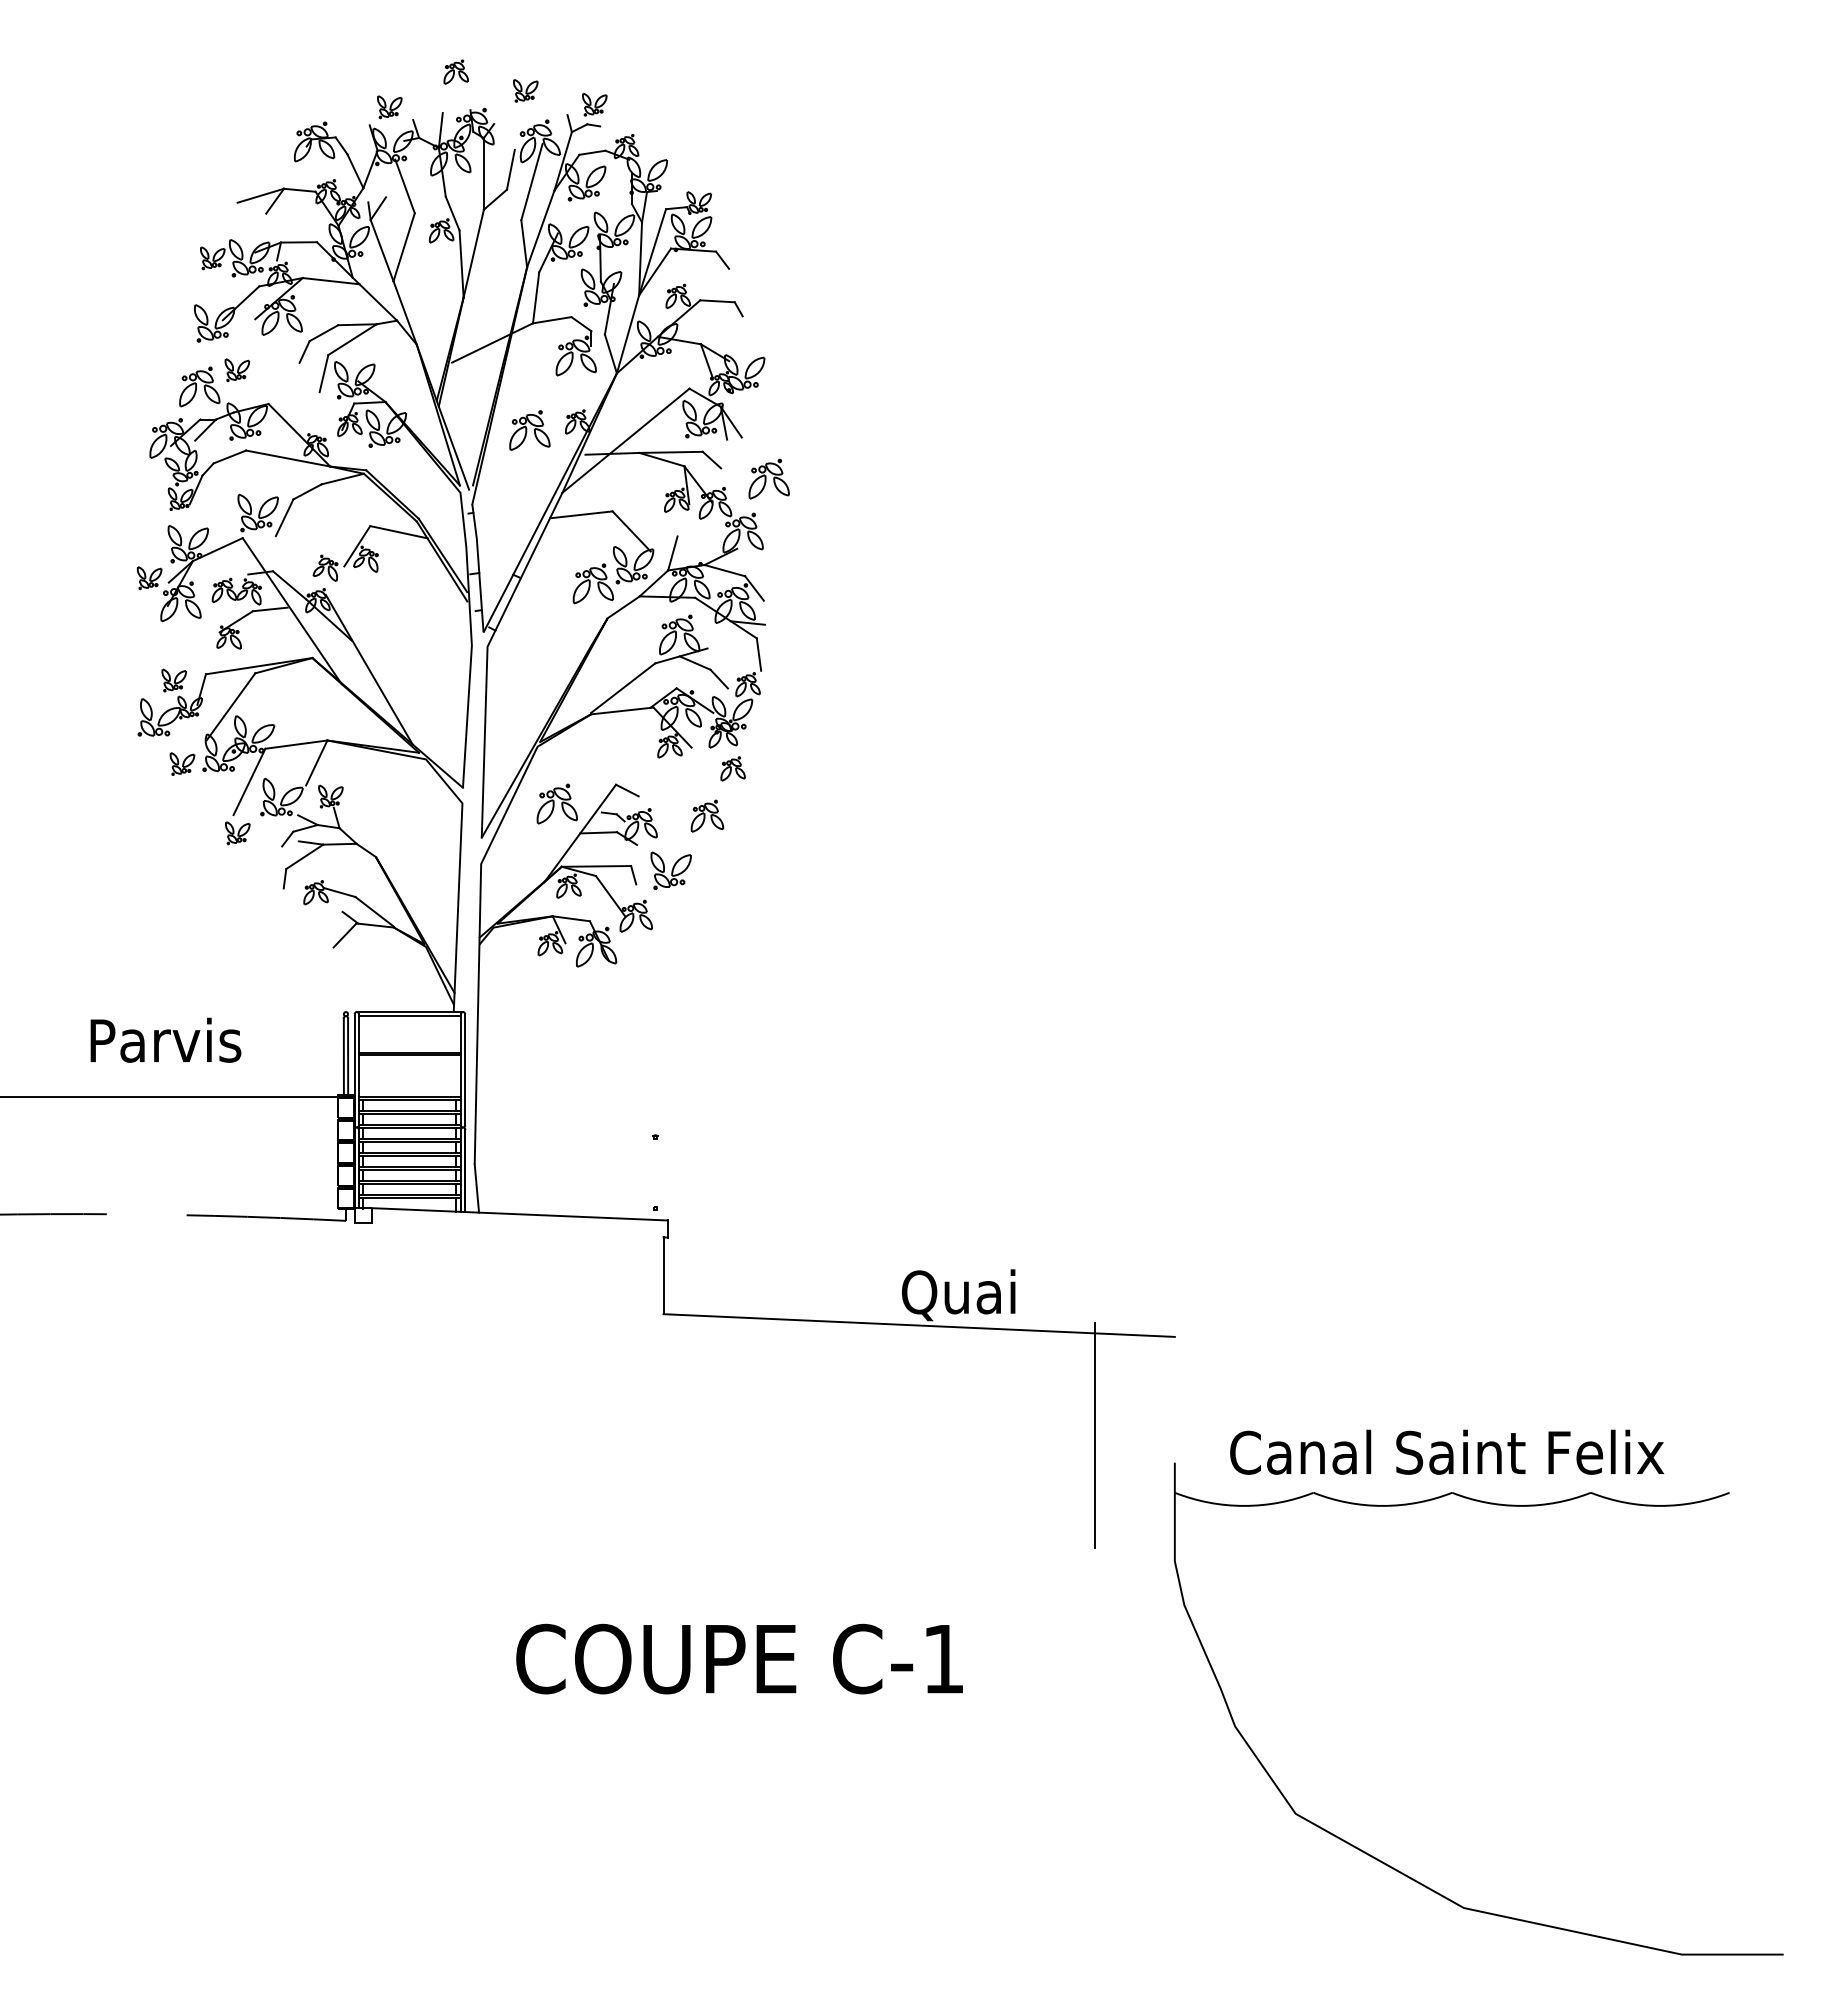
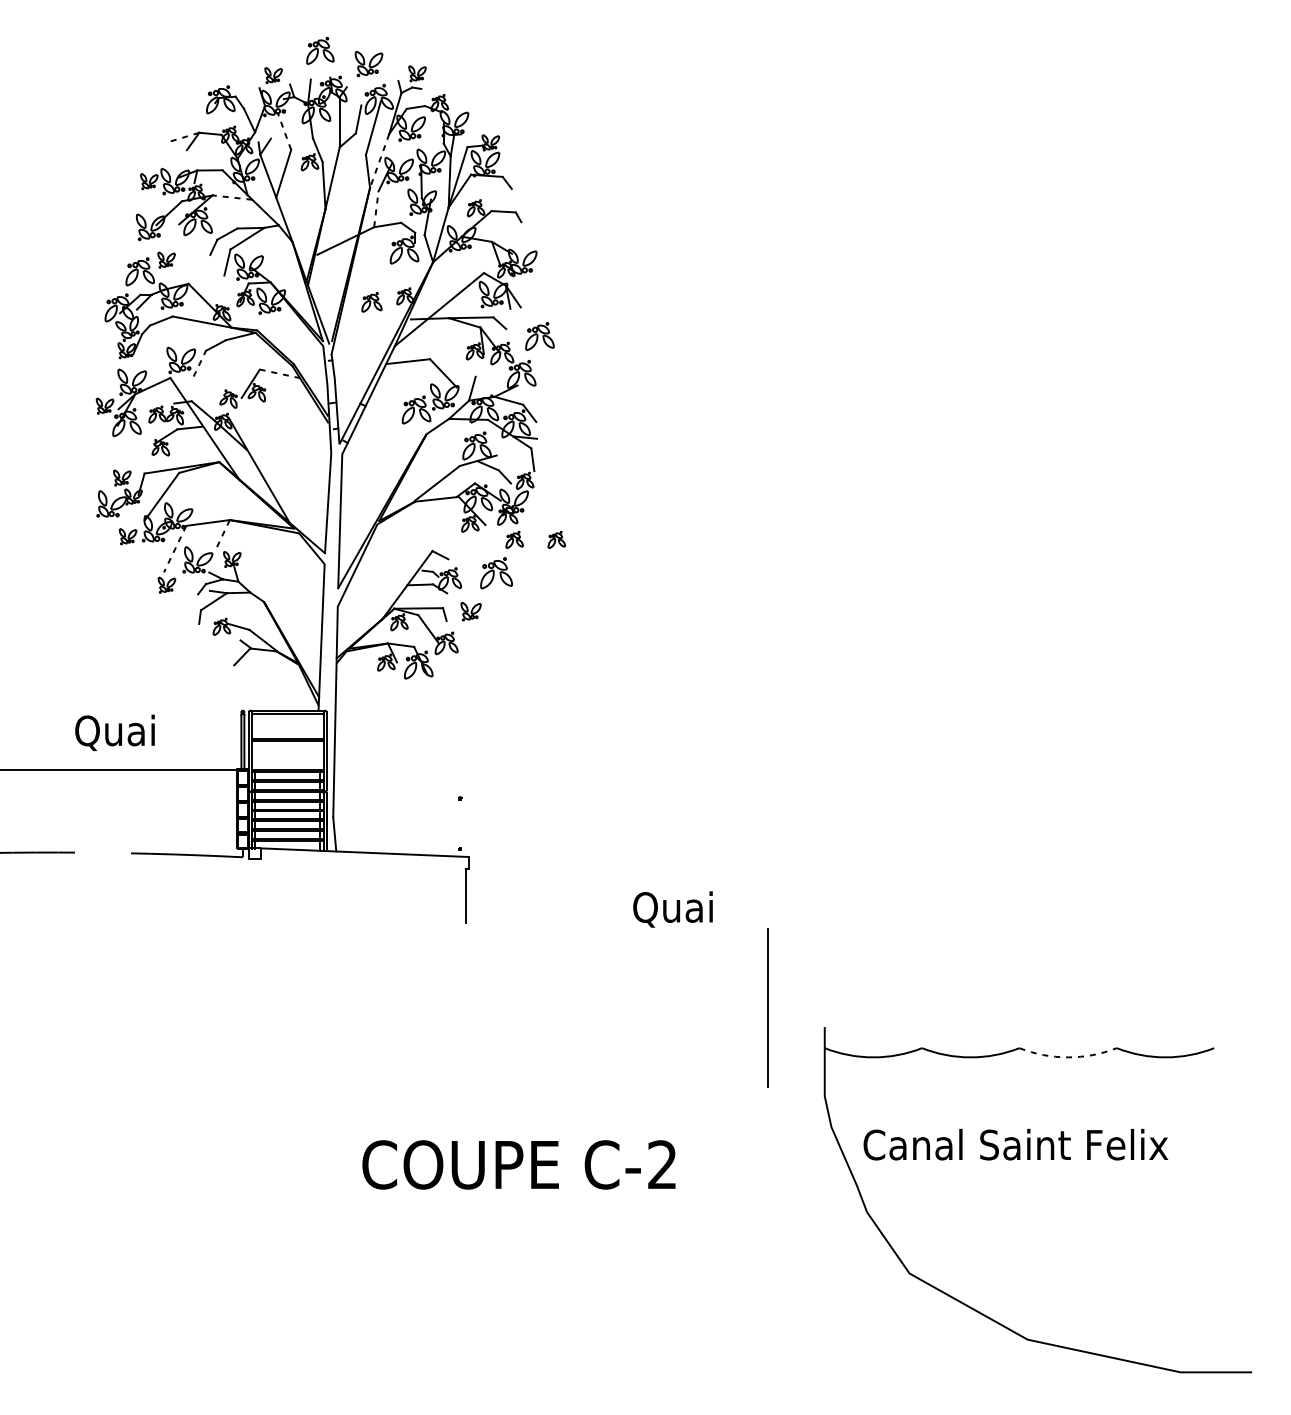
part: (455, 71) -> (319, 50), size x1.6
part: (525, 90) -> (368, 63), size x1.6
line: (405, 186) -> (284, 131), solid -> dashed
line: (260, 195) -> (182, 137), solid -> dashed
line: (540, 229) -> (379, 161), solid -> dashed
line: (331, 281) -> (232, 197), solid -> dashed
line: (536, 297) -> (376, 209), solid -> dashed
part: (529, 430) -> (371, 302), size x0.7
line: (284, 517) -> (199, 363), solid -> dashed
line: (399, 532) -> (280, 374), solid -> dashed
line: (316, 762) -> (222, 535), solid -> dashed
part: (792, 768) -> (556, 539), added
line: (249, 781) -> (175, 548), solid -> dashed
part: (556, 803) -> (390, 564), removed
part: (707, 815) -> (496, 572), size x1.4
part: (670, 870) -> (470, 611), size x0.7
text: (165, 1043) -> (116, 732), Parvis -> Quai
line: (918, 1325) -> (644, 930), removed
text: (1447, 1451) -> (1016, 1144), moved
arc: (1521, 1505) -> (1068, 1057), solid -> dashed
text: (942, 1658) -> (661, 1164), C-1 -> C-2

